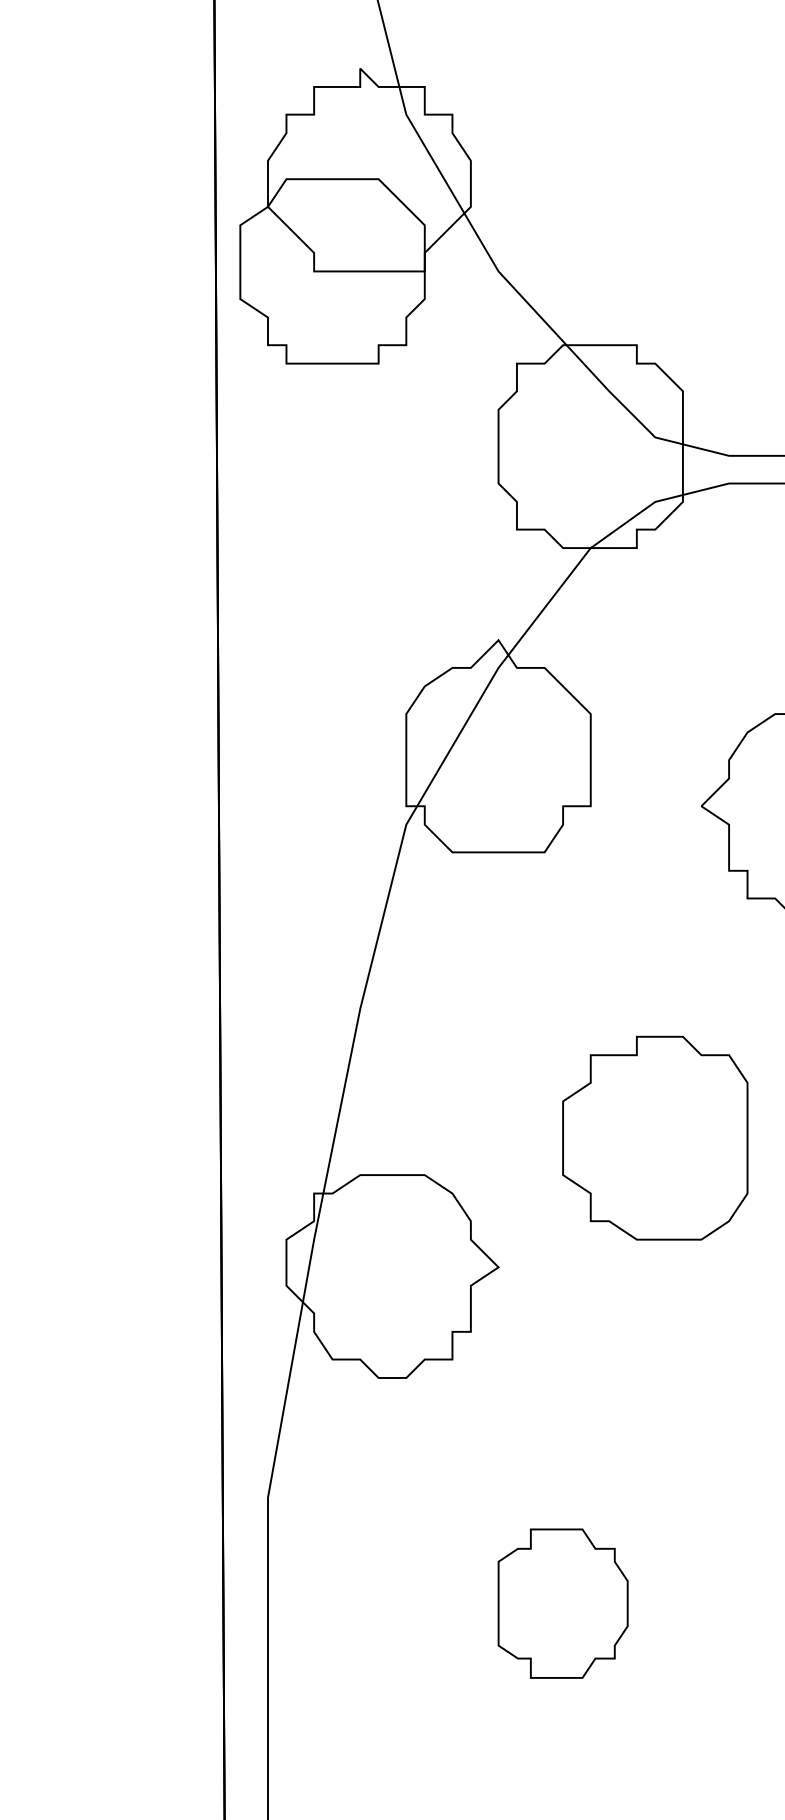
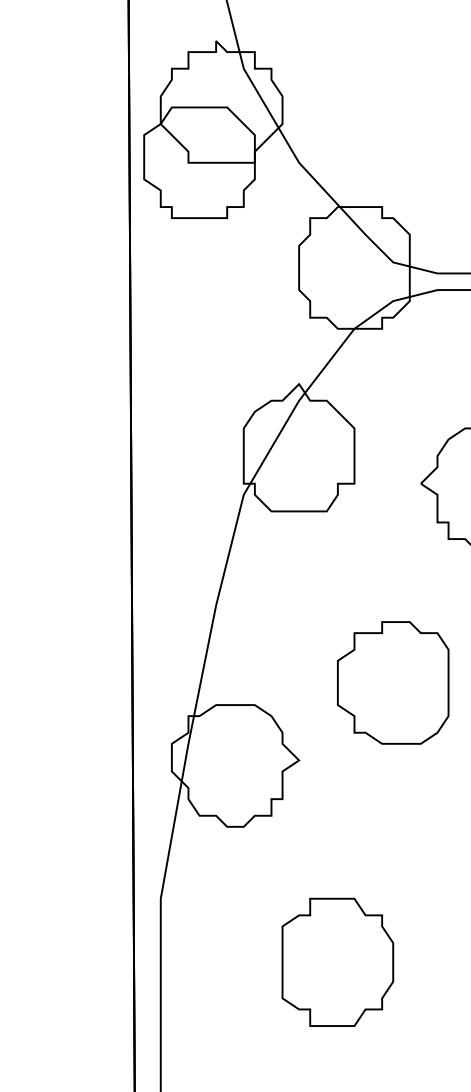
part: (562, 1602) -> (337, 961), size x1.43

